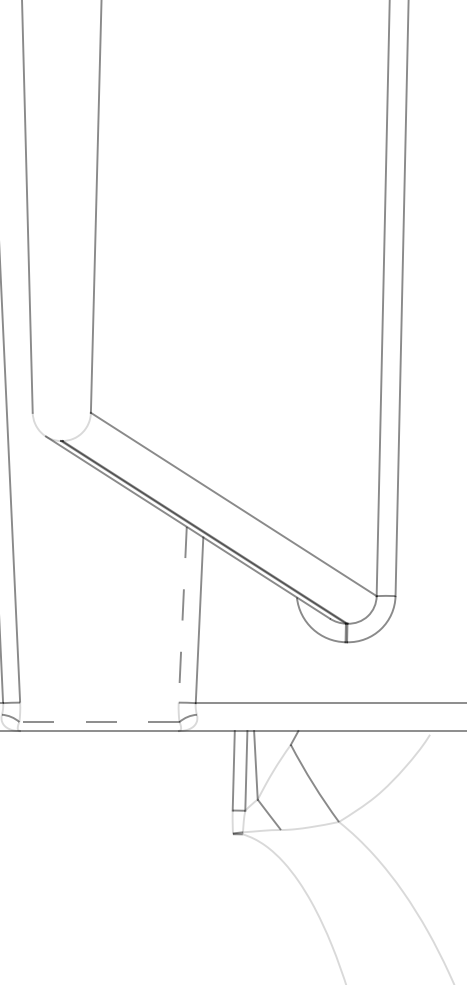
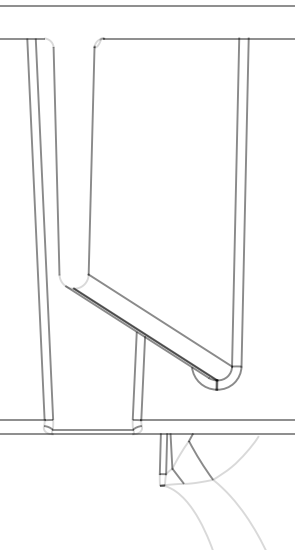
line: (182, 615) -> (134, 376), dashed -> solid
line: (98, 721) -> (92, 429), dashed -> solid

